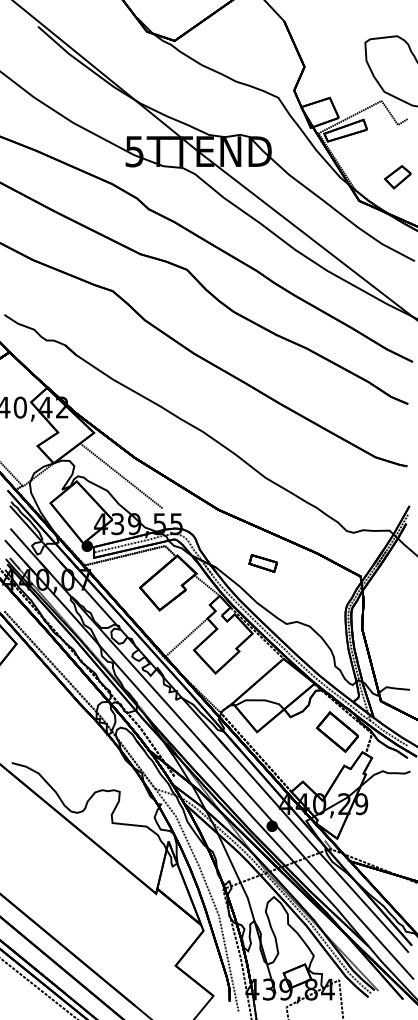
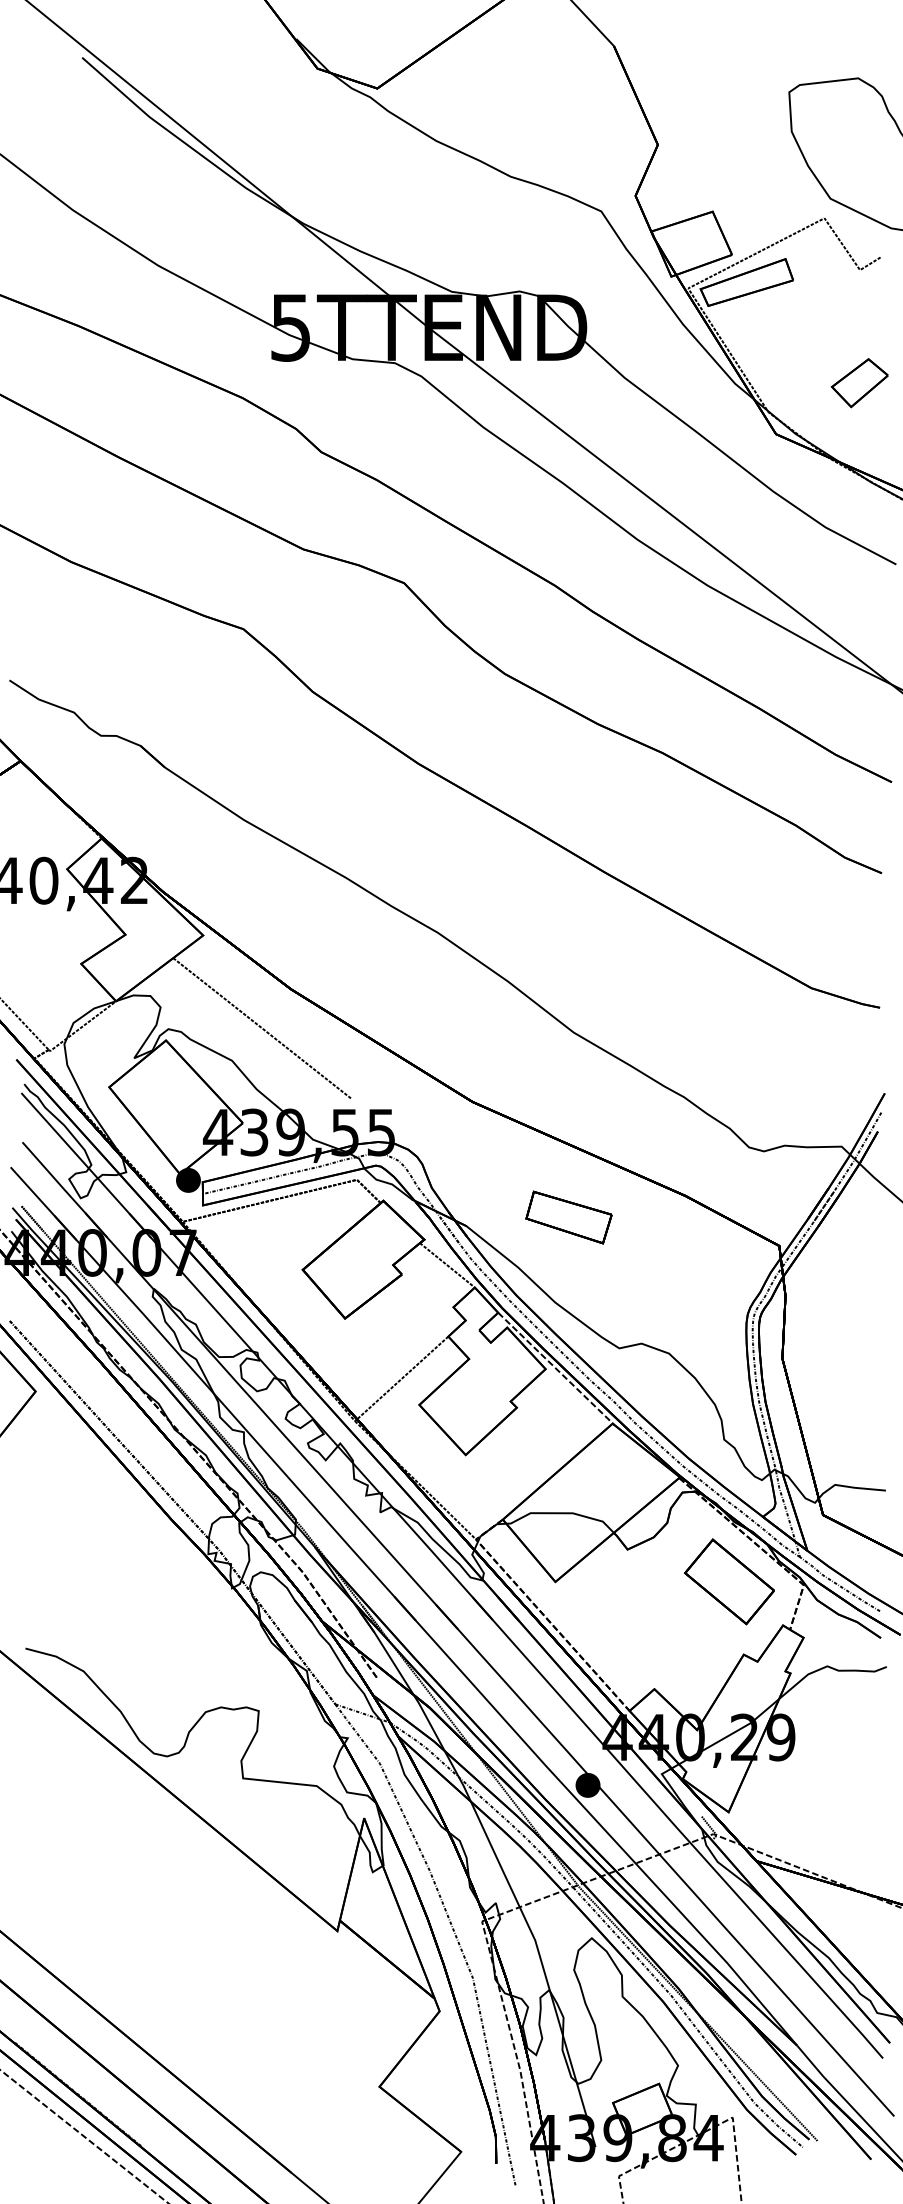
part: (262, 563) -> (567, 1217), size x1.43

